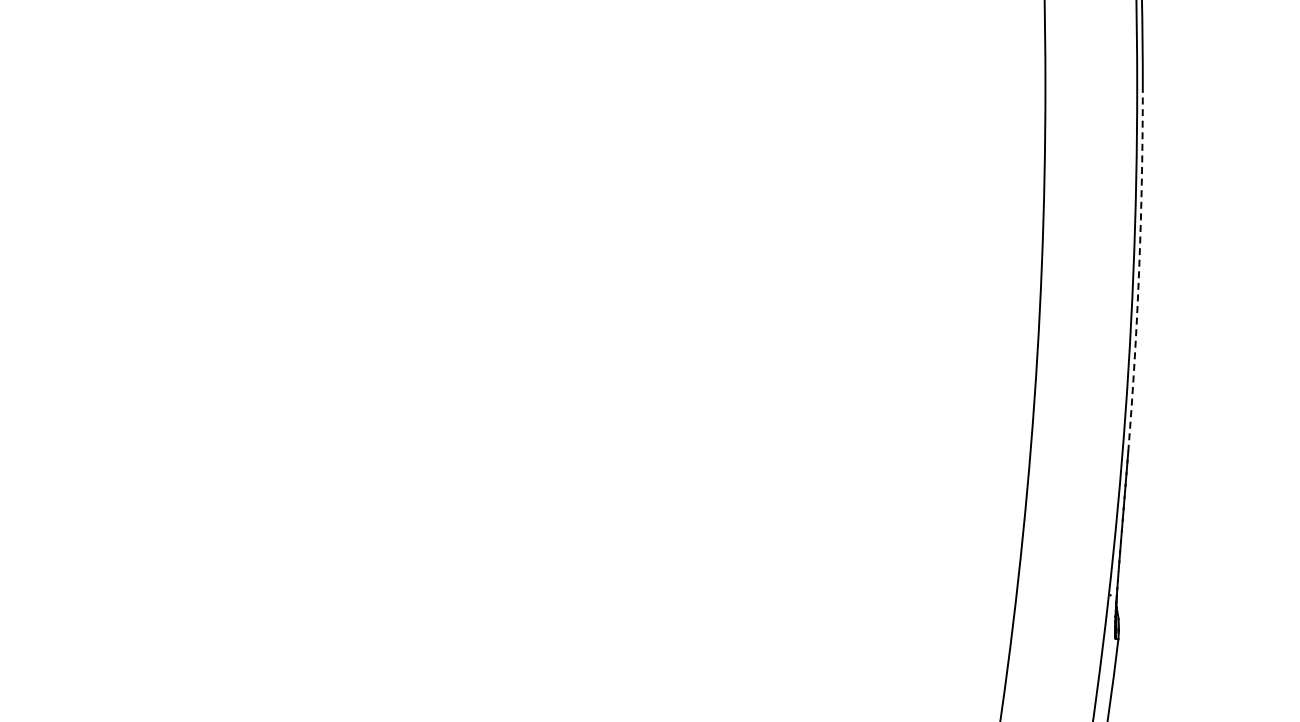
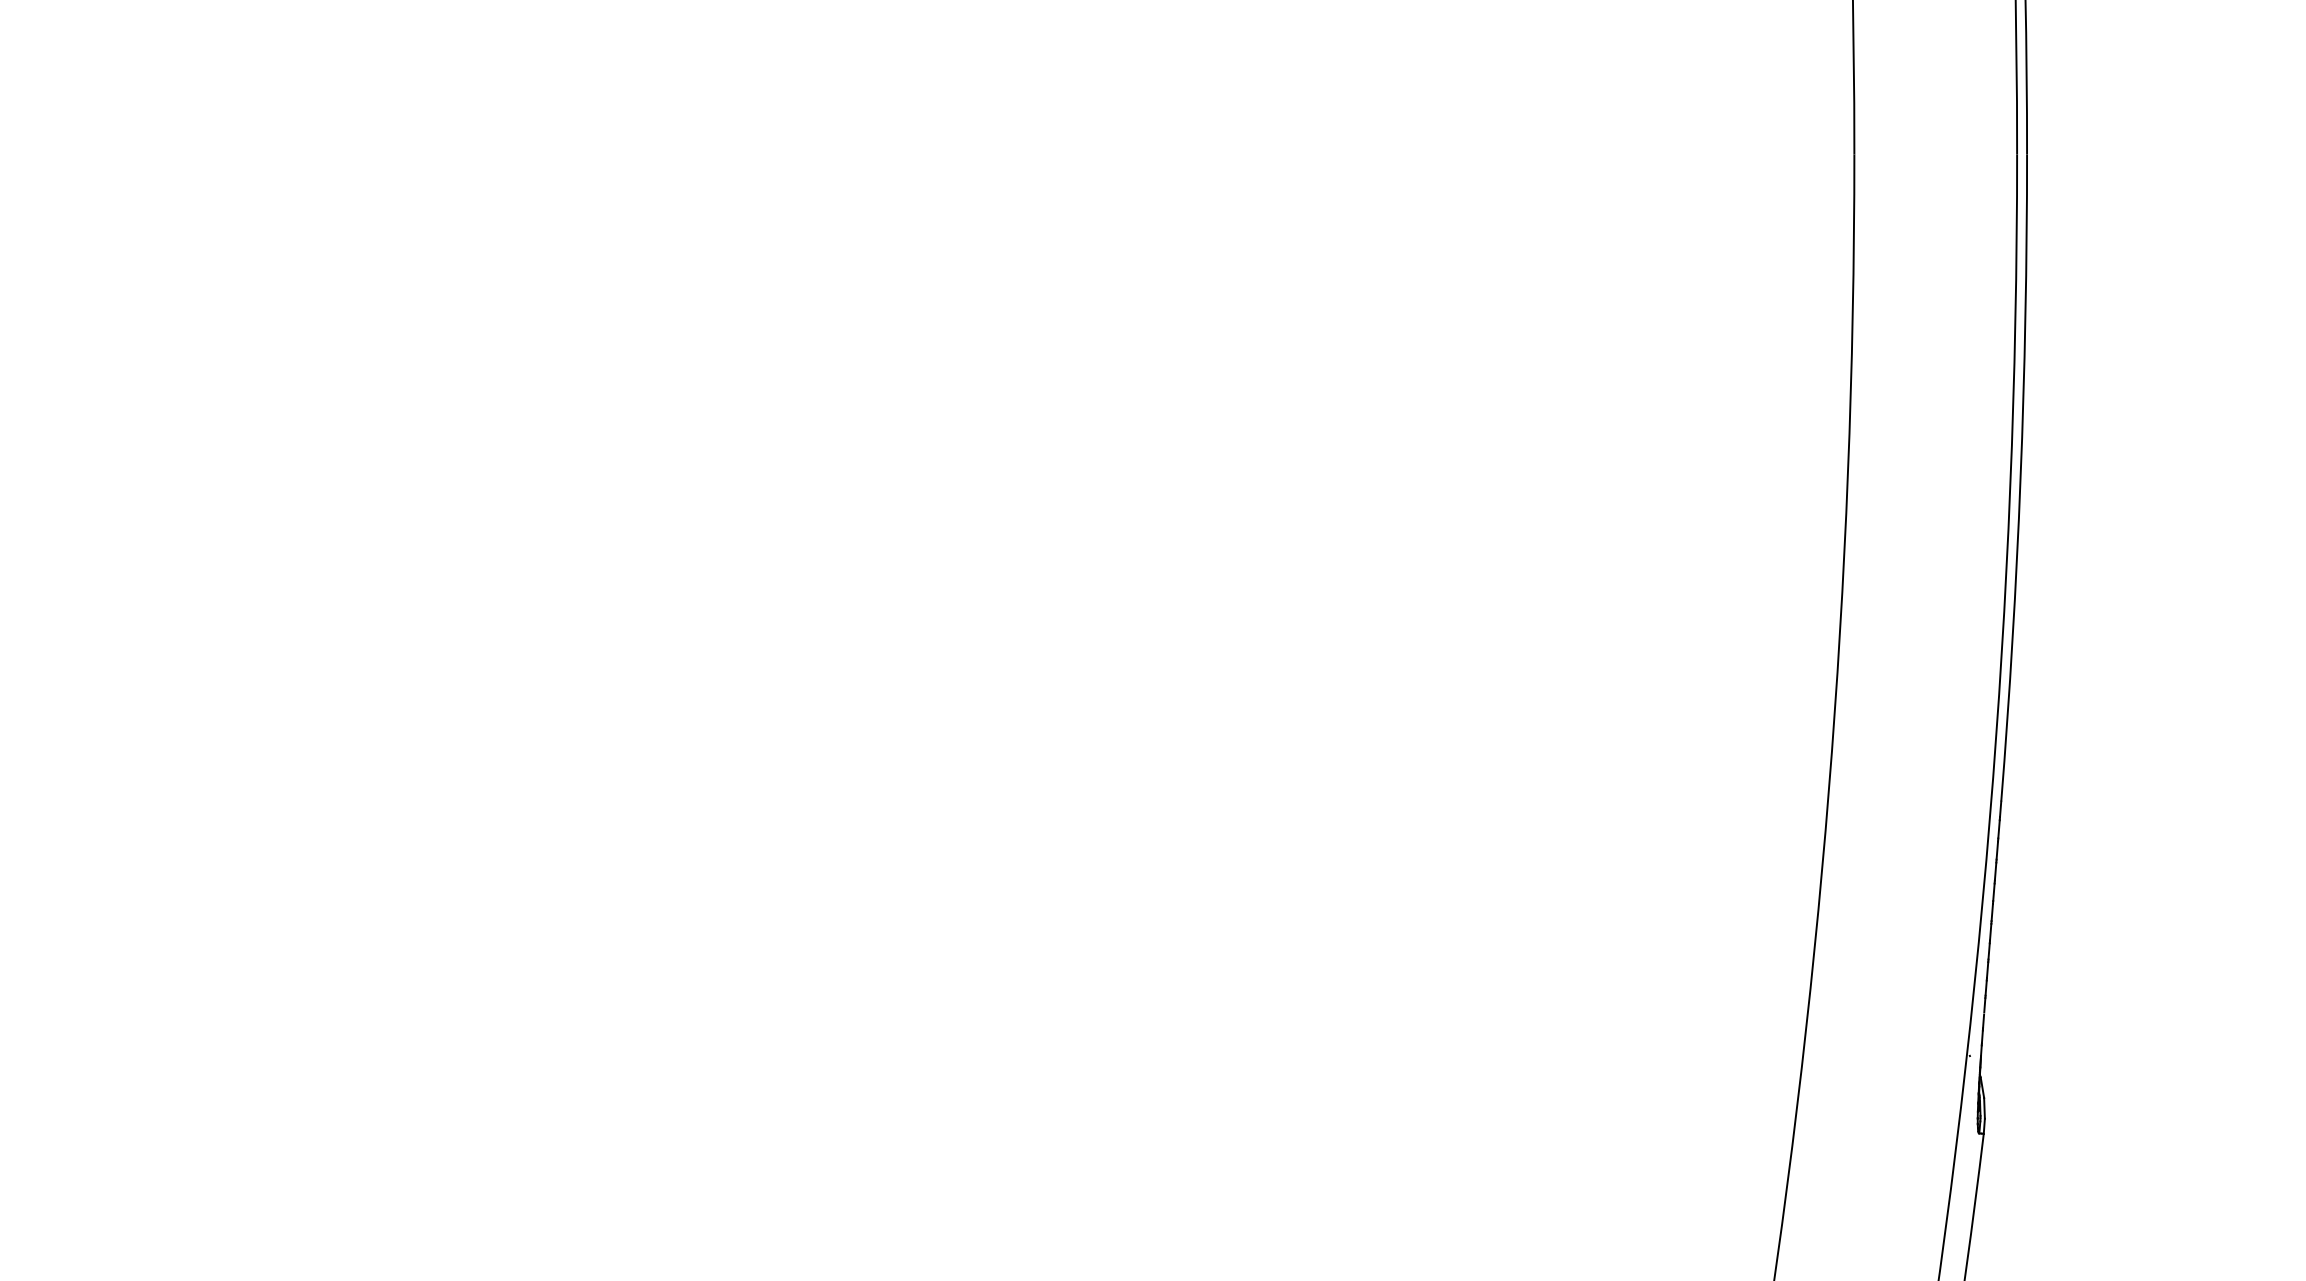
arc: (1139, 269) -> (2021, 478), dashed -> solid

